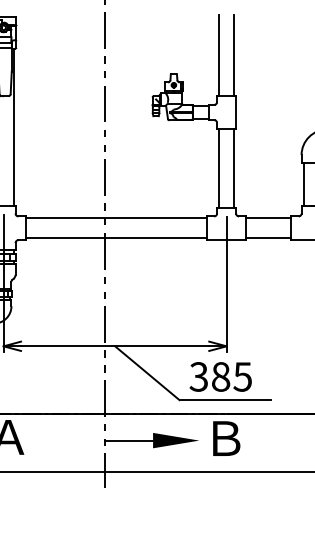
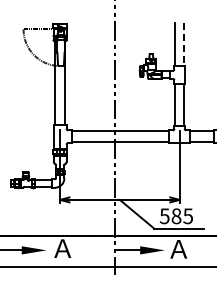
line: (234, 55) -> (183, 44), solid -> dashed
text: (198, 375) -> (164, 215), 385 -> 585
text: (224, 438) -> (178, 249), Ｂ -> Ａ

